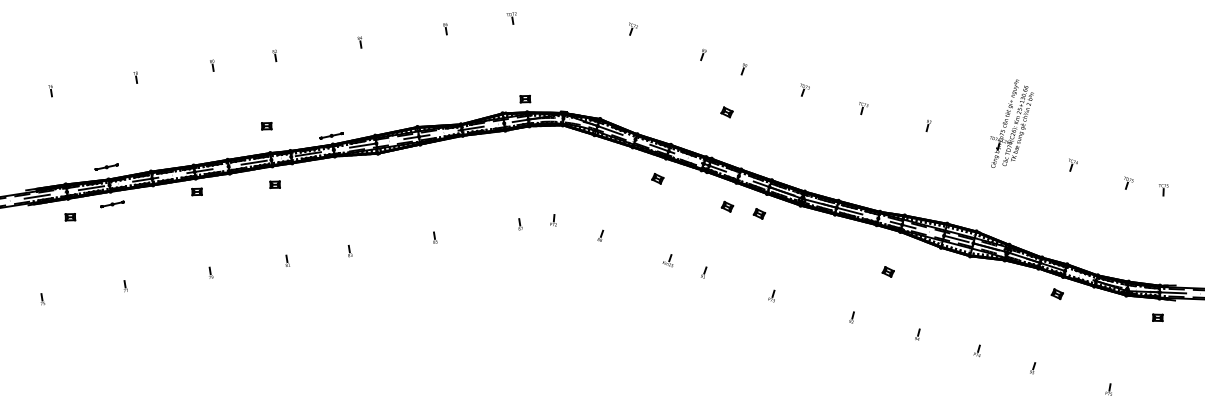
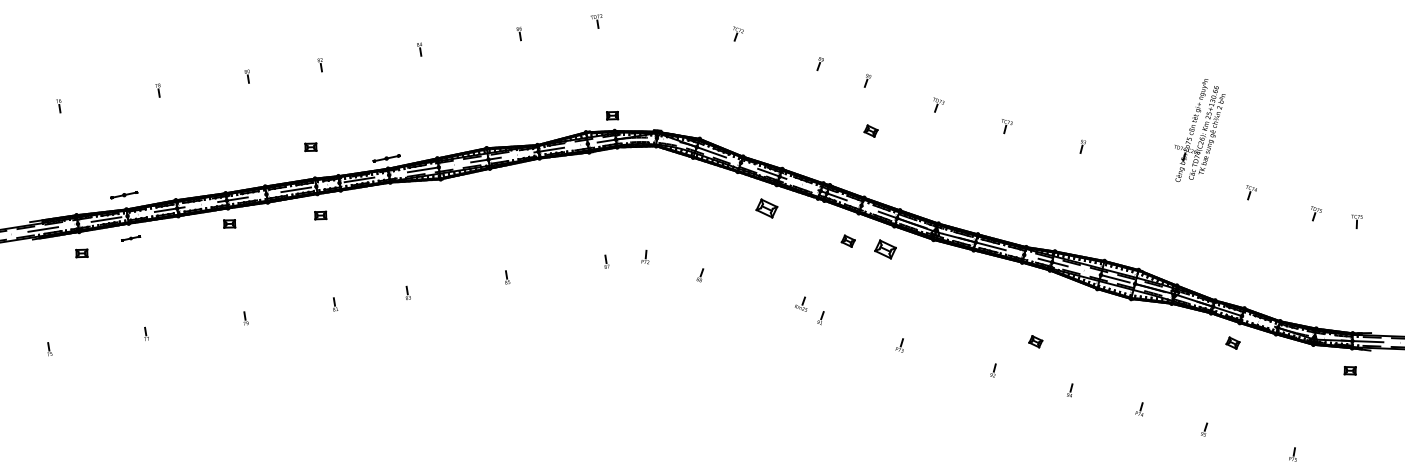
part: (726, 112) -> (870, 131), moved
part: (1011, 123) -> (1199, 130), moved
part: (657, 178) -> (766, 208), size x1.6
part: (112, 204) -> (131, 238), size x0.7
part: (759, 213) -> (885, 249), size x1.6
part: (667, 260) -> (800, 303), moved
part: (887, 271) -> (1034, 341), moved

